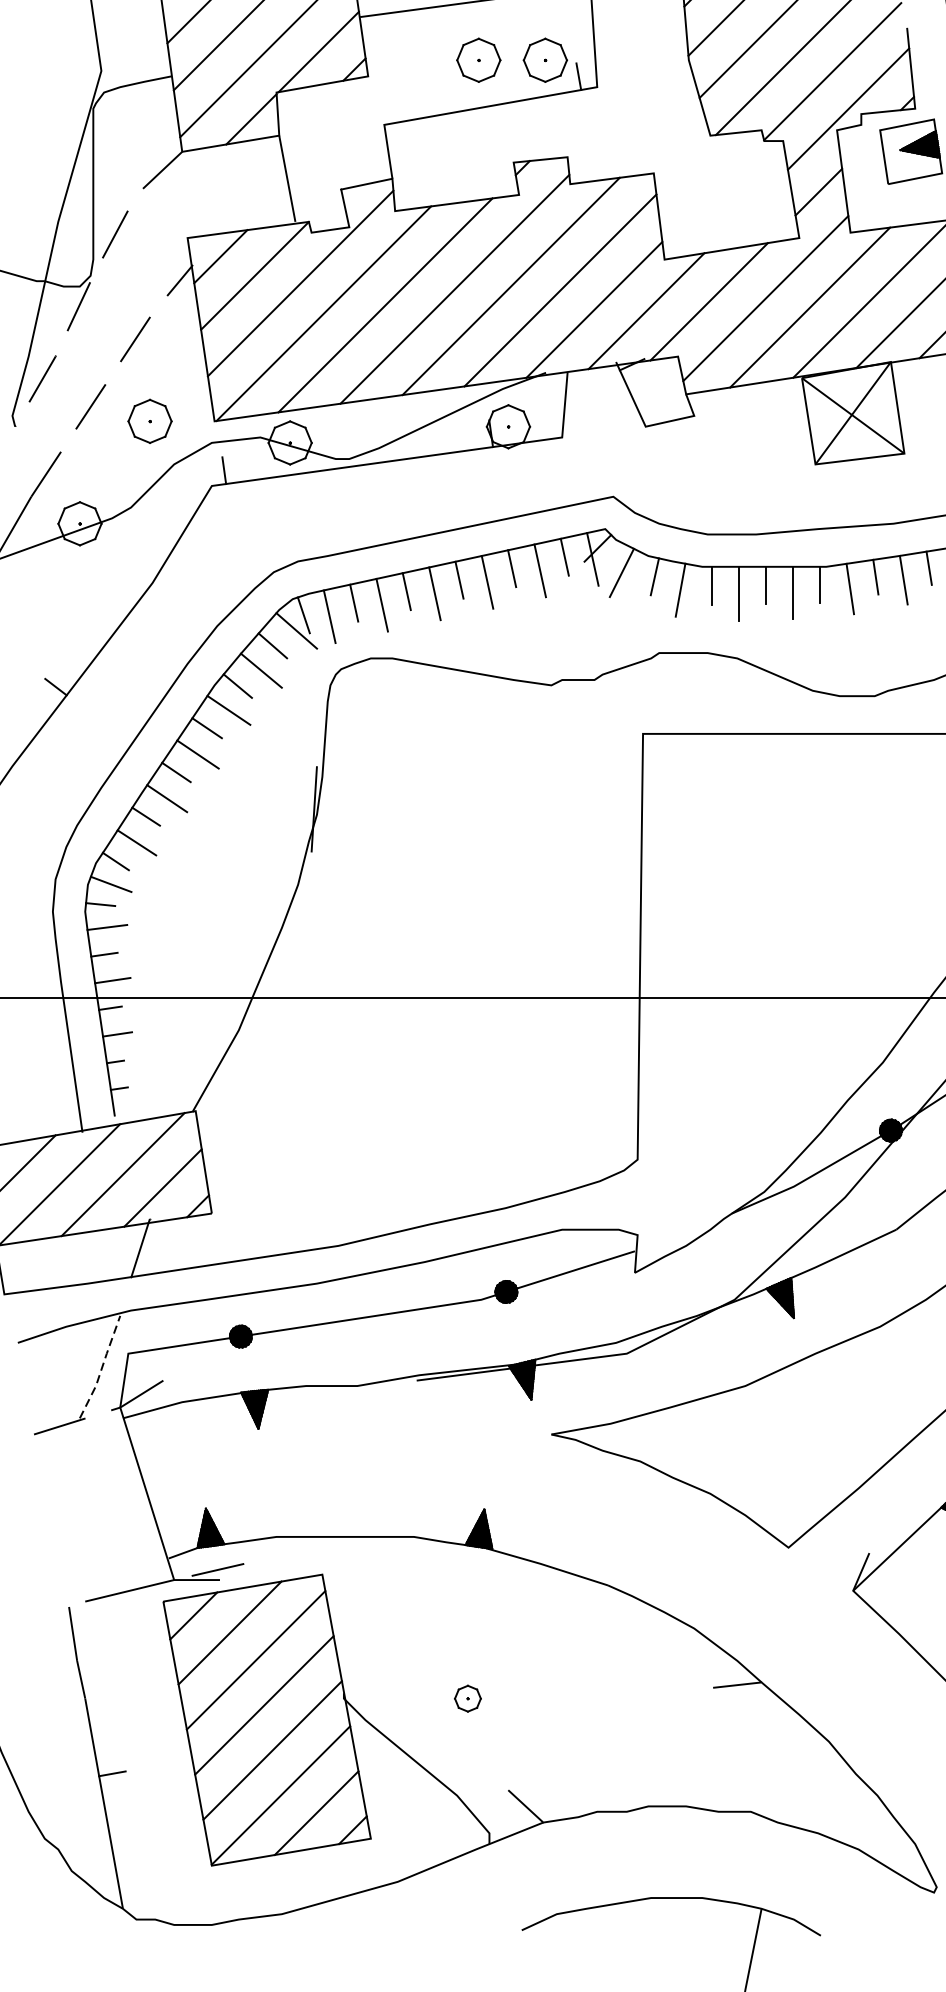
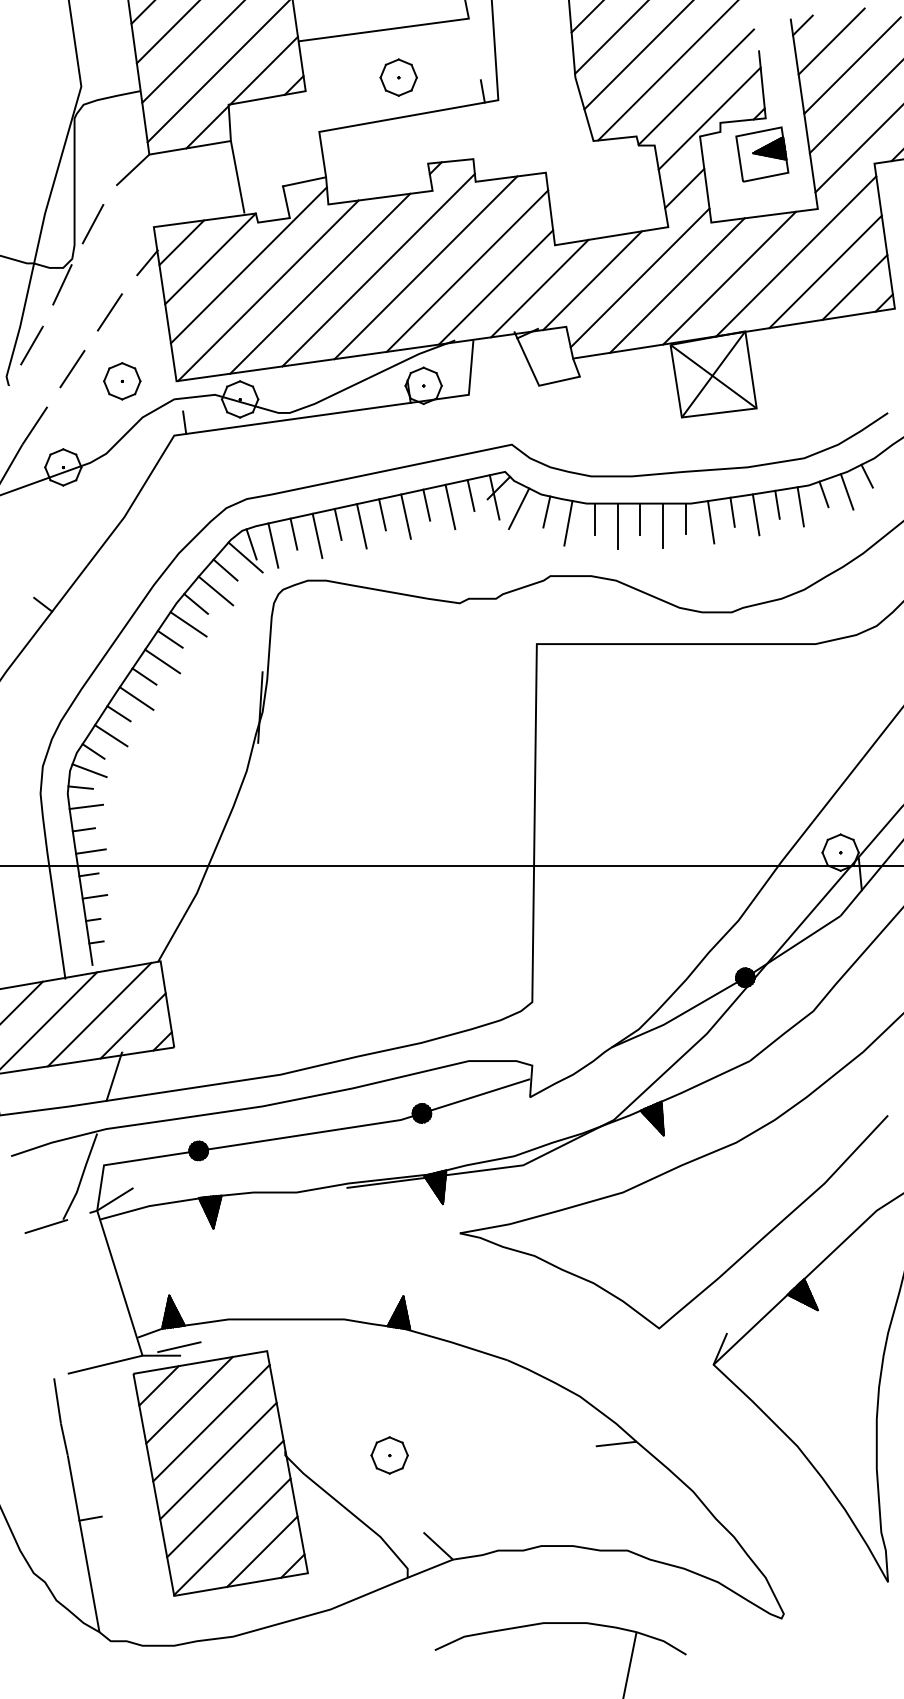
part: (545, 60) -> (454, 77), removed
line: (101, 1368) -> (81, 1177), dashed -> solid
part: (467, 1698) -> (389, 1455), size x1.67

